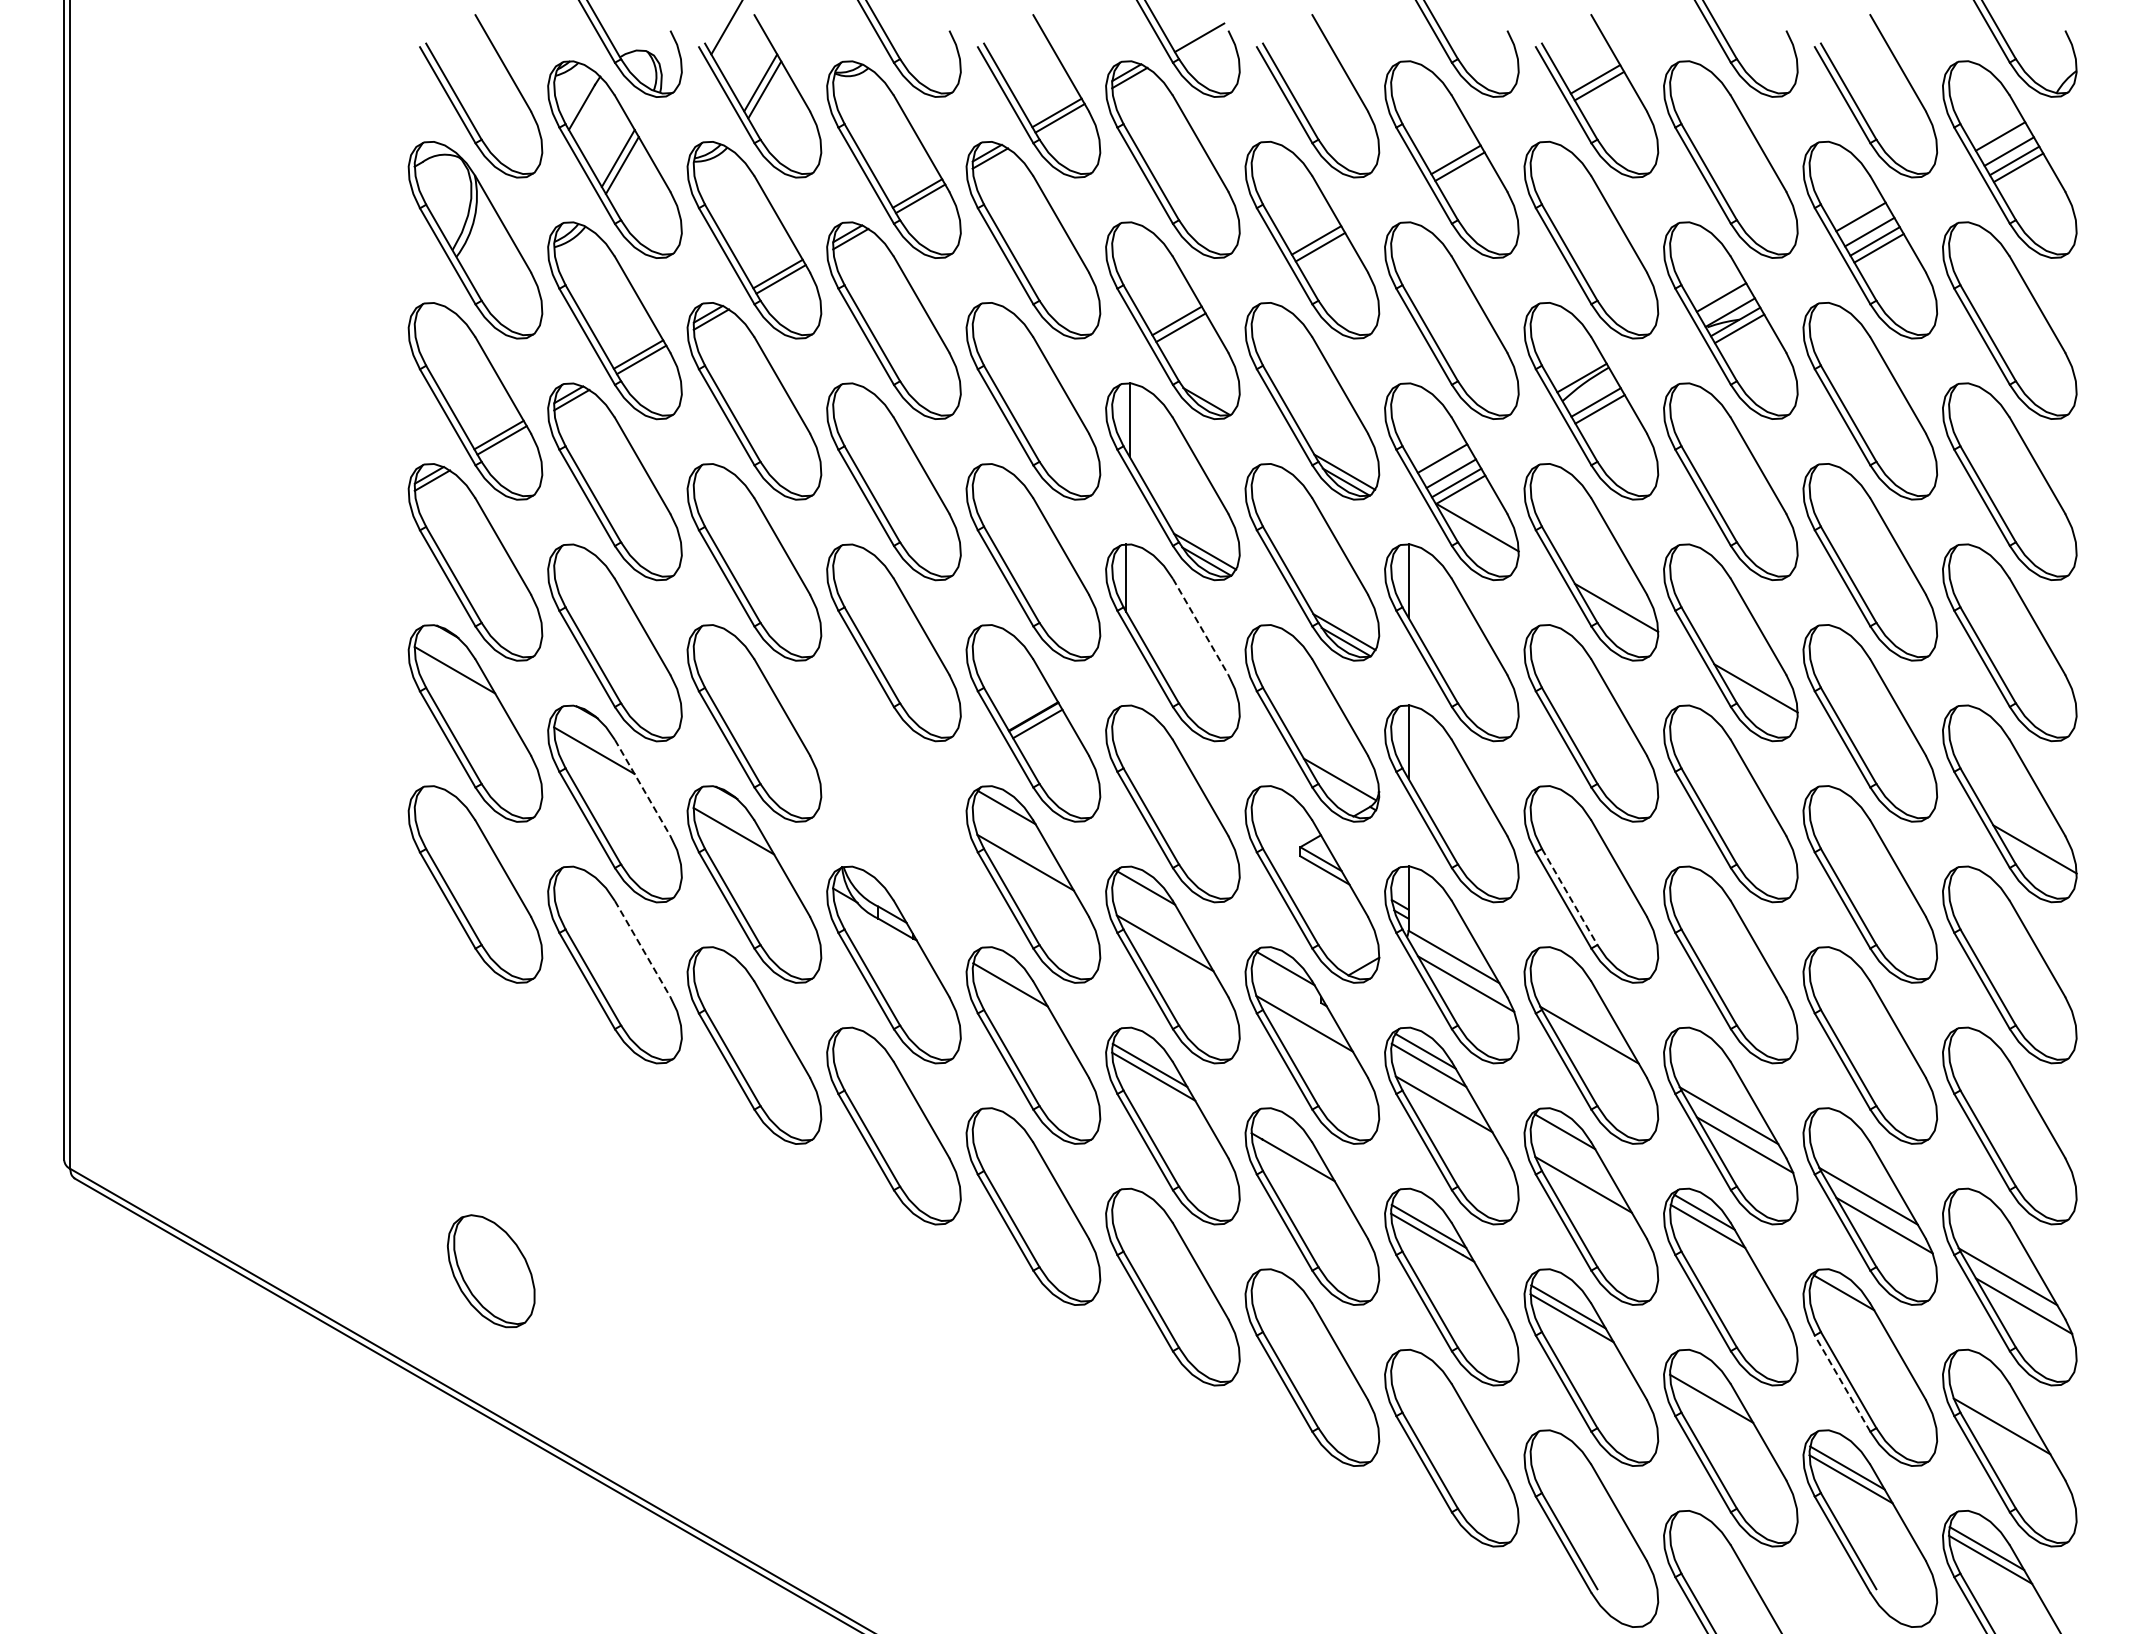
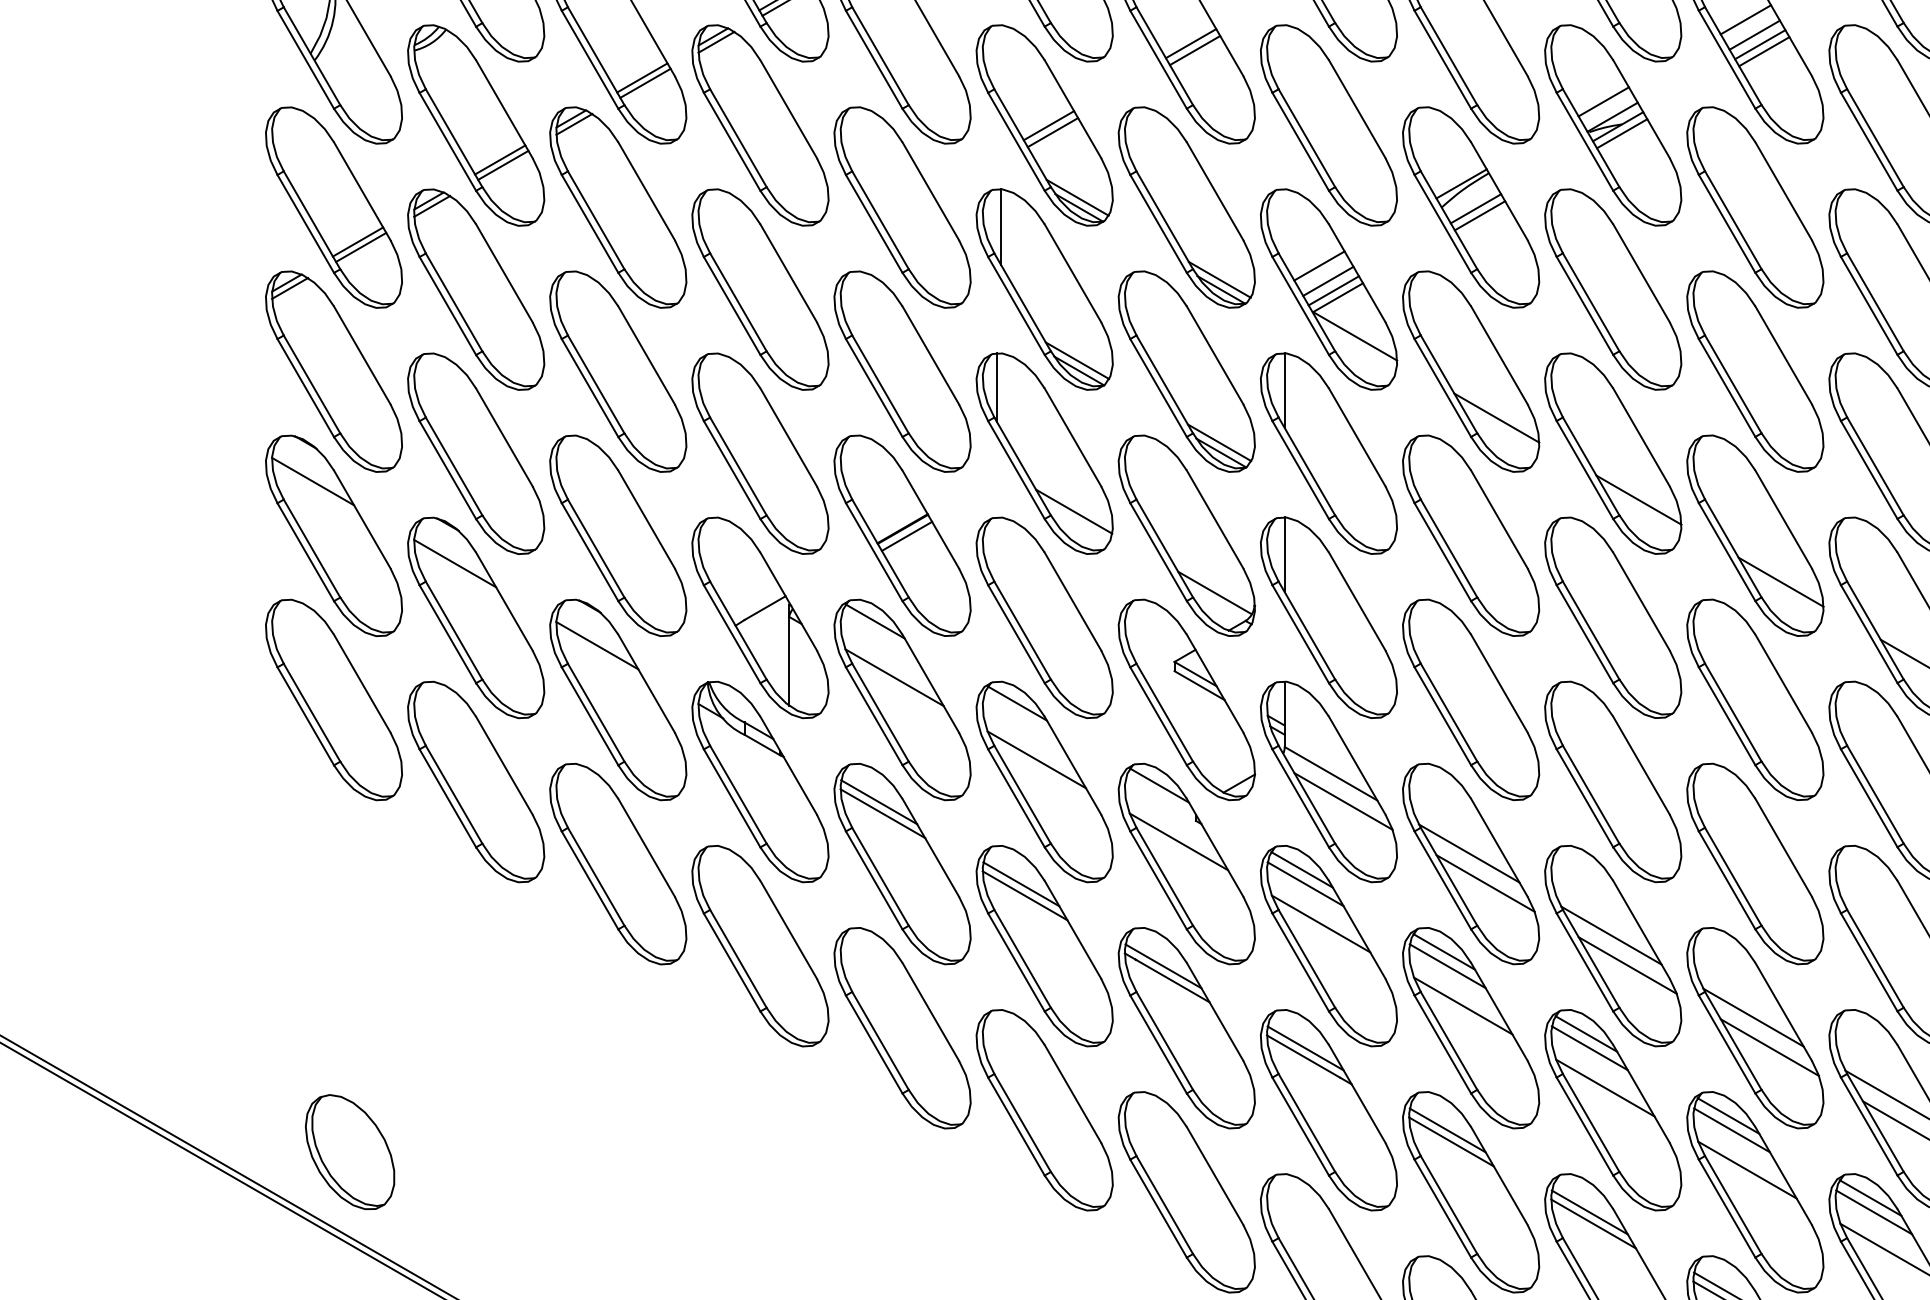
line: (1204, 391) -> (1076, 197), added
line: (1200, 627) -> (1072, 438), dashed -> solid
line: (1201, 699) -> (1073, 511), added
line: (1895, 768) -> (1781, 581), added
line: (642, 788) -> (504, 602), dashed -> solid
part: (893, 803) -> (759, 617), added
line: (1569, 897) -> (1448, 713), dashed -> solid
line: (642, 949) -> (504, 766), dashed -> solid
line: (1013, 996) -> (882, 814), added
line: (1605, 1064) -> (1485, 883), added
line: (1289, 1145) -> (1163, 965), added
line: (1568, 1145) -> (1447, 965), added
line: (1722, 1265) -> (1604, 1088), added
part: (491, 1271) -> (350, 1152), moved
line: (1847, 1306) -> (1732, 1129), added
line: (1862, 1345) -> (1747, 1169), added
line: (1983, 1372) -> (1870, 1197), added
line: (1842, 1383) -> (1727, 1208), dashed -> solid
line: (1986, 1386) -> (1873, 1211), added
line: (1707, 1387) -> (1589, 1212), added

